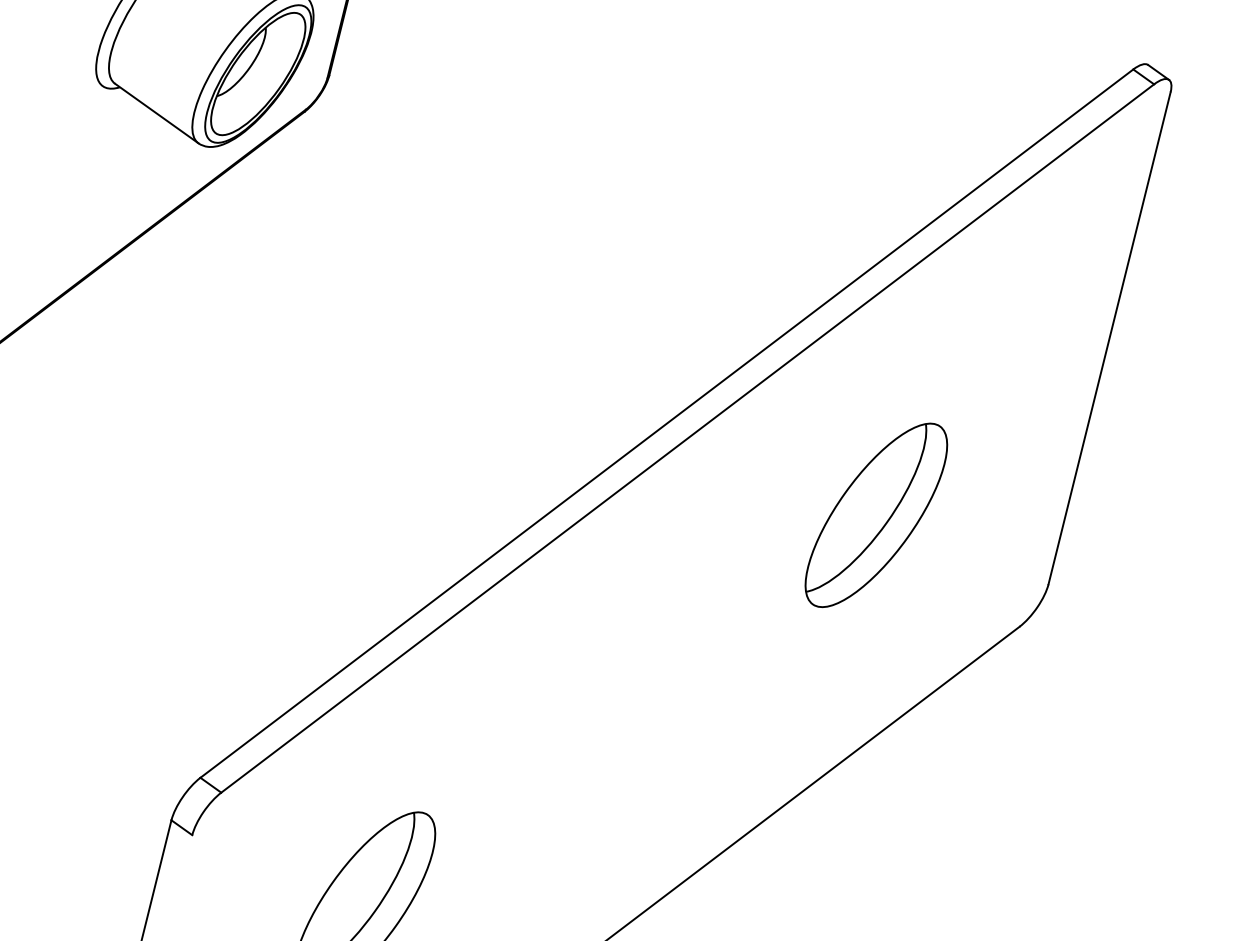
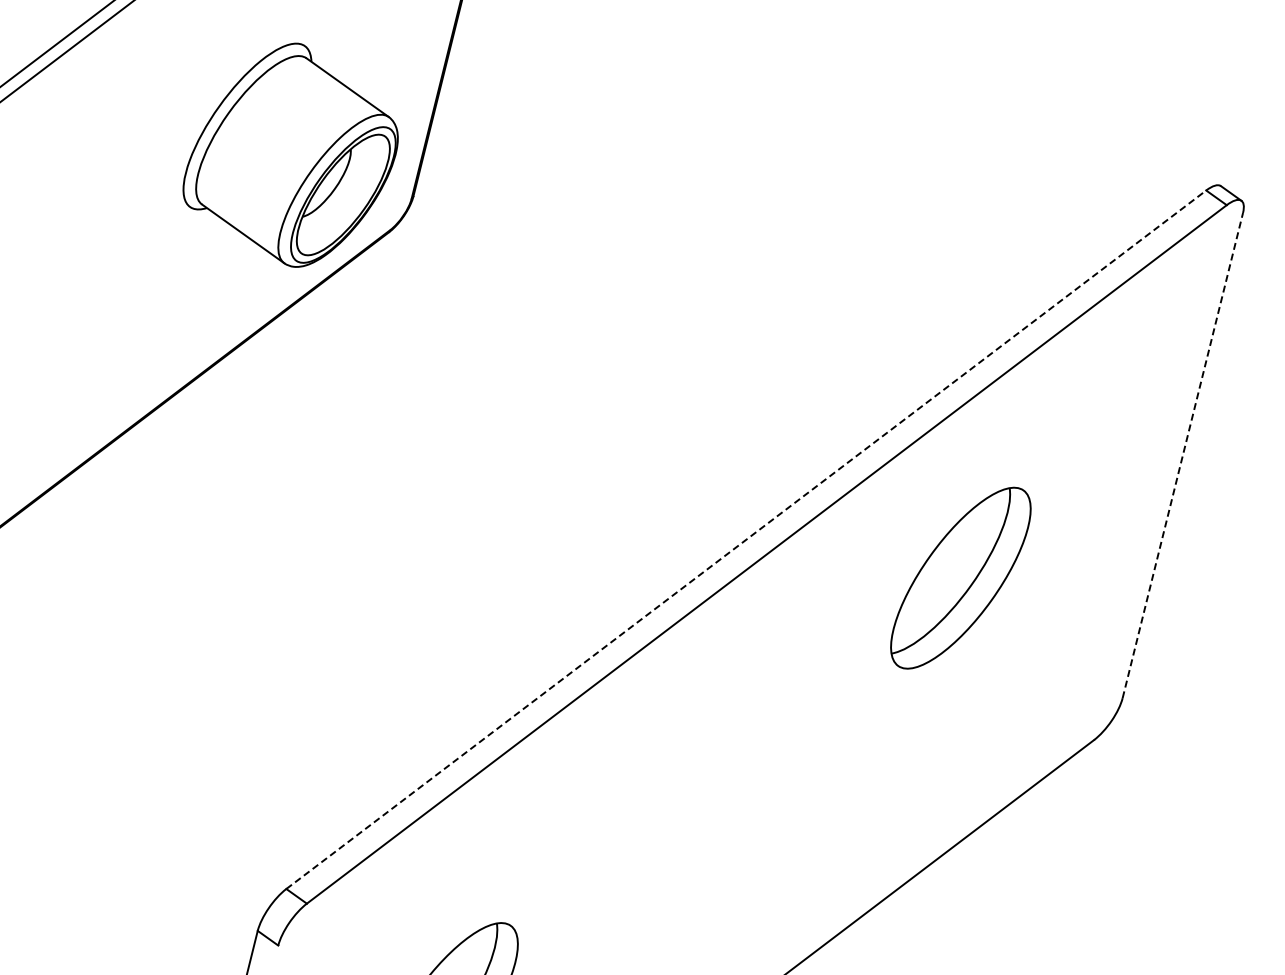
line: (1109, 338) -> (1182, 455), solid -> dashed
line: (667, 423) -> (746, 539), solid -> dashed
part: (875, 514) -> (960, 577), moved

